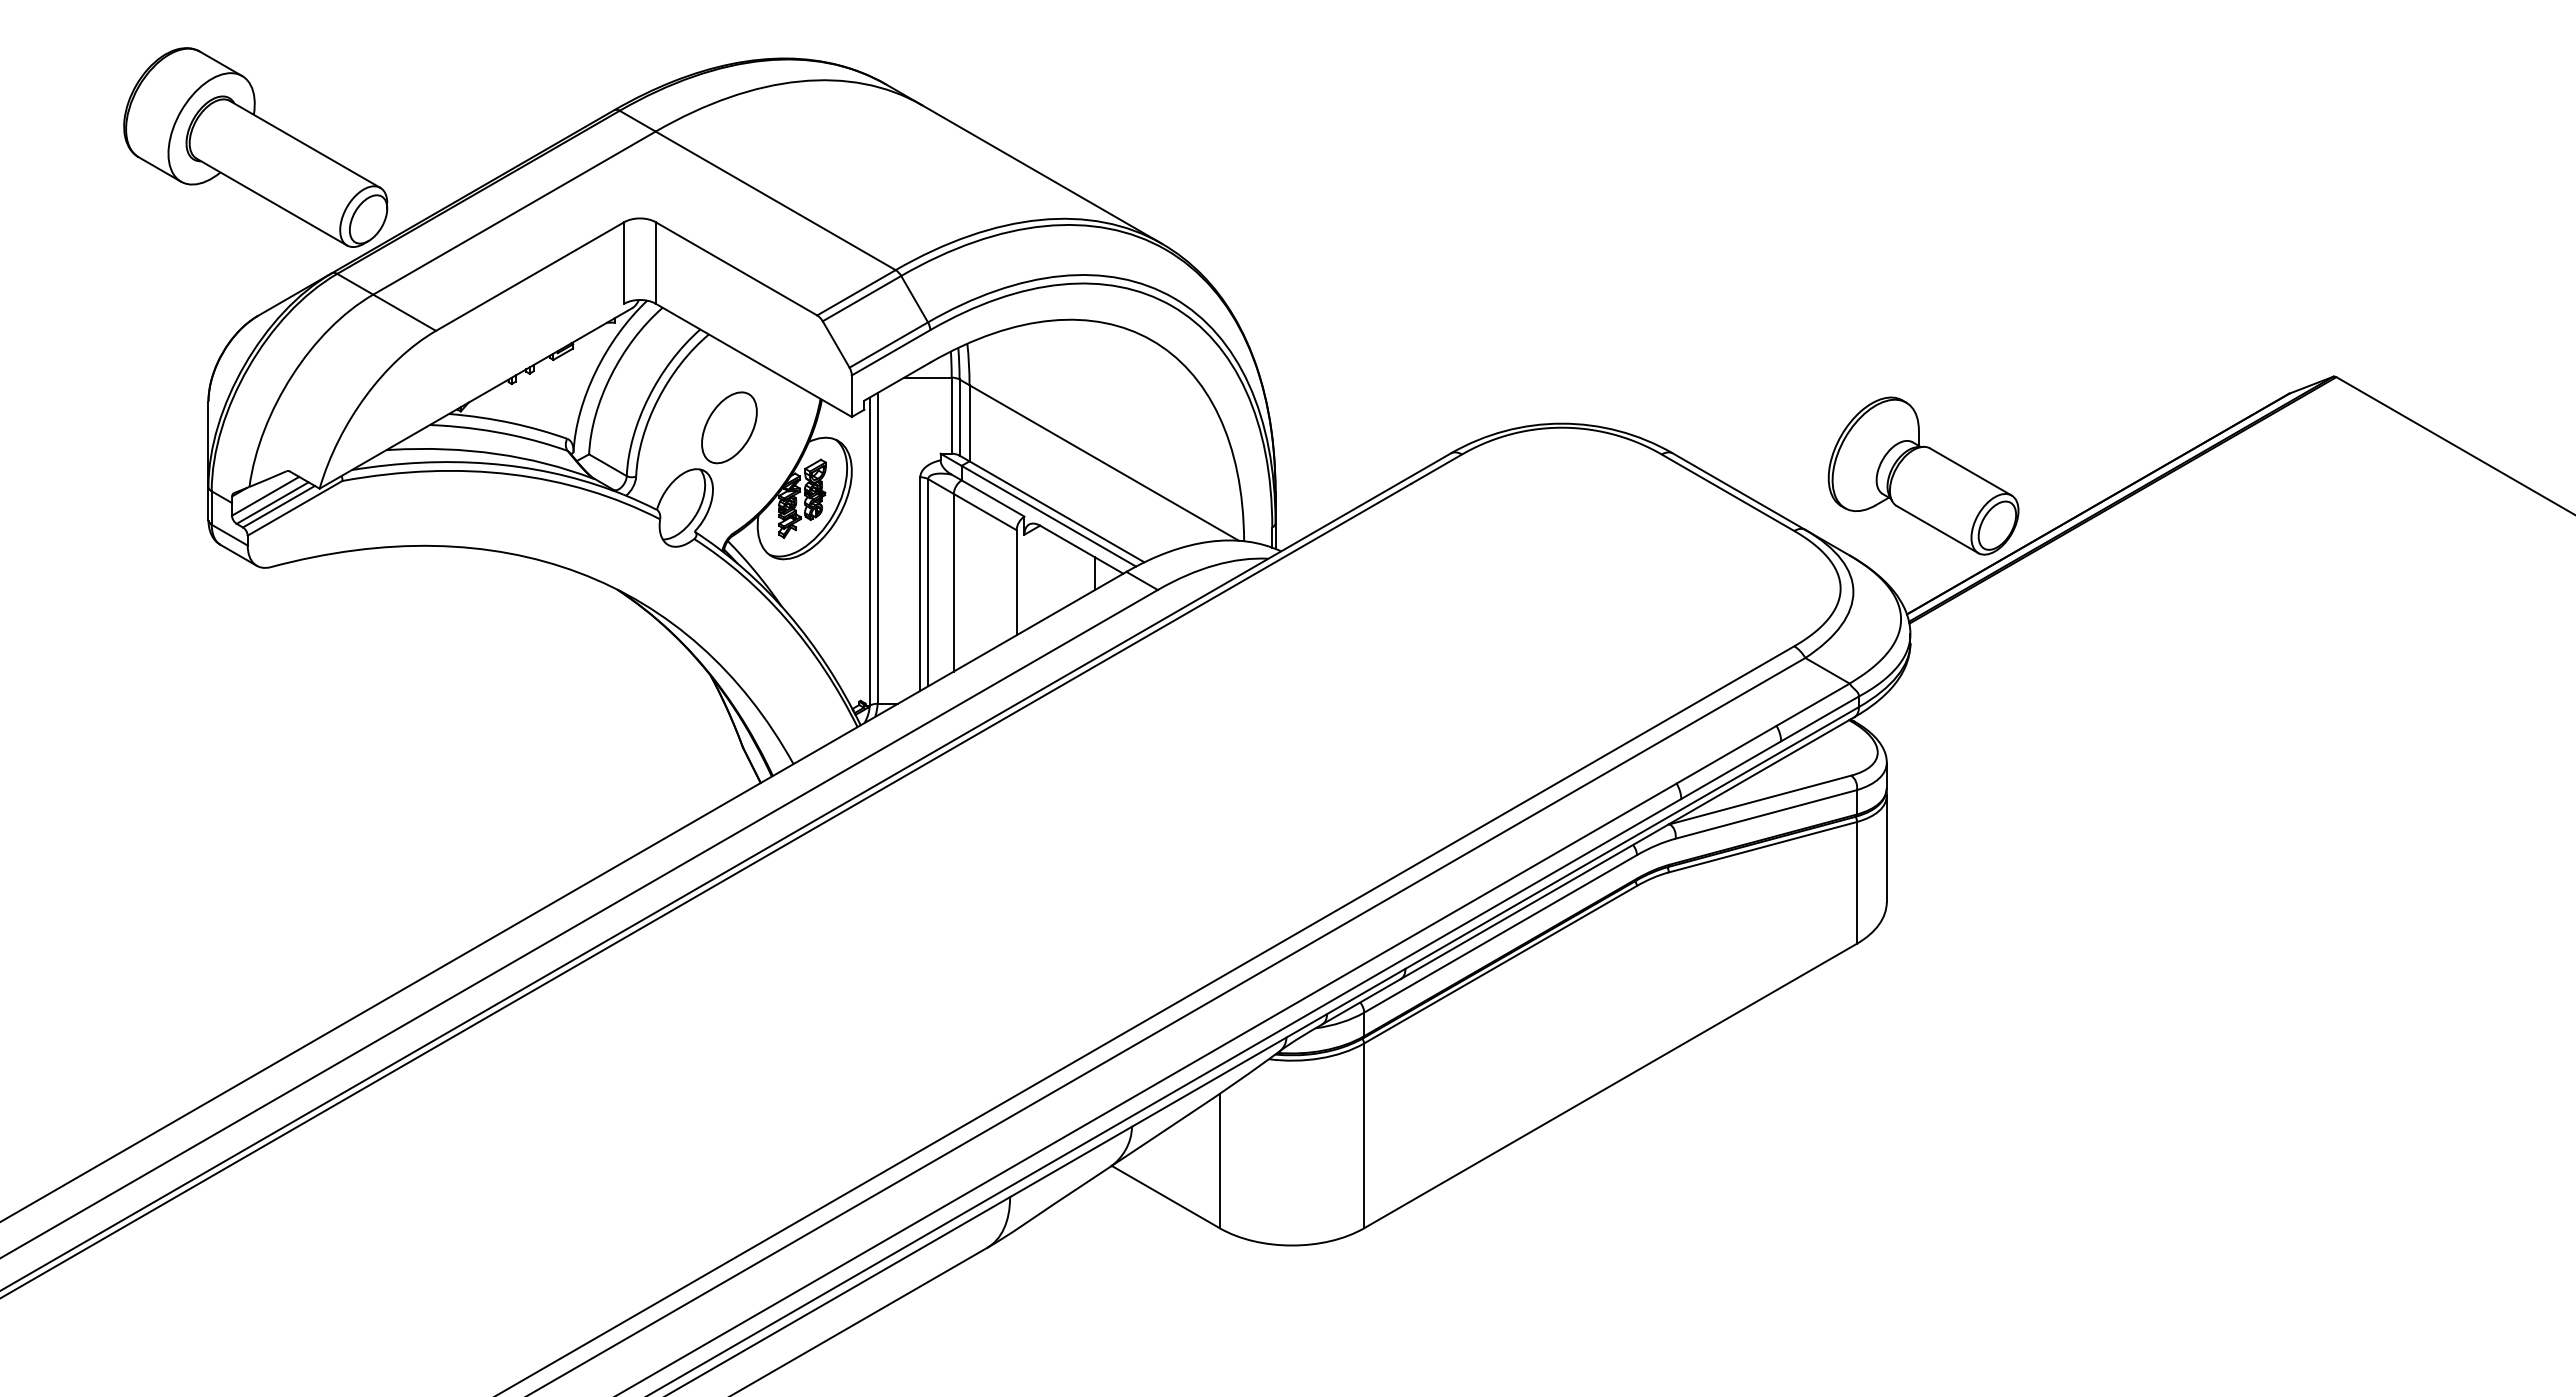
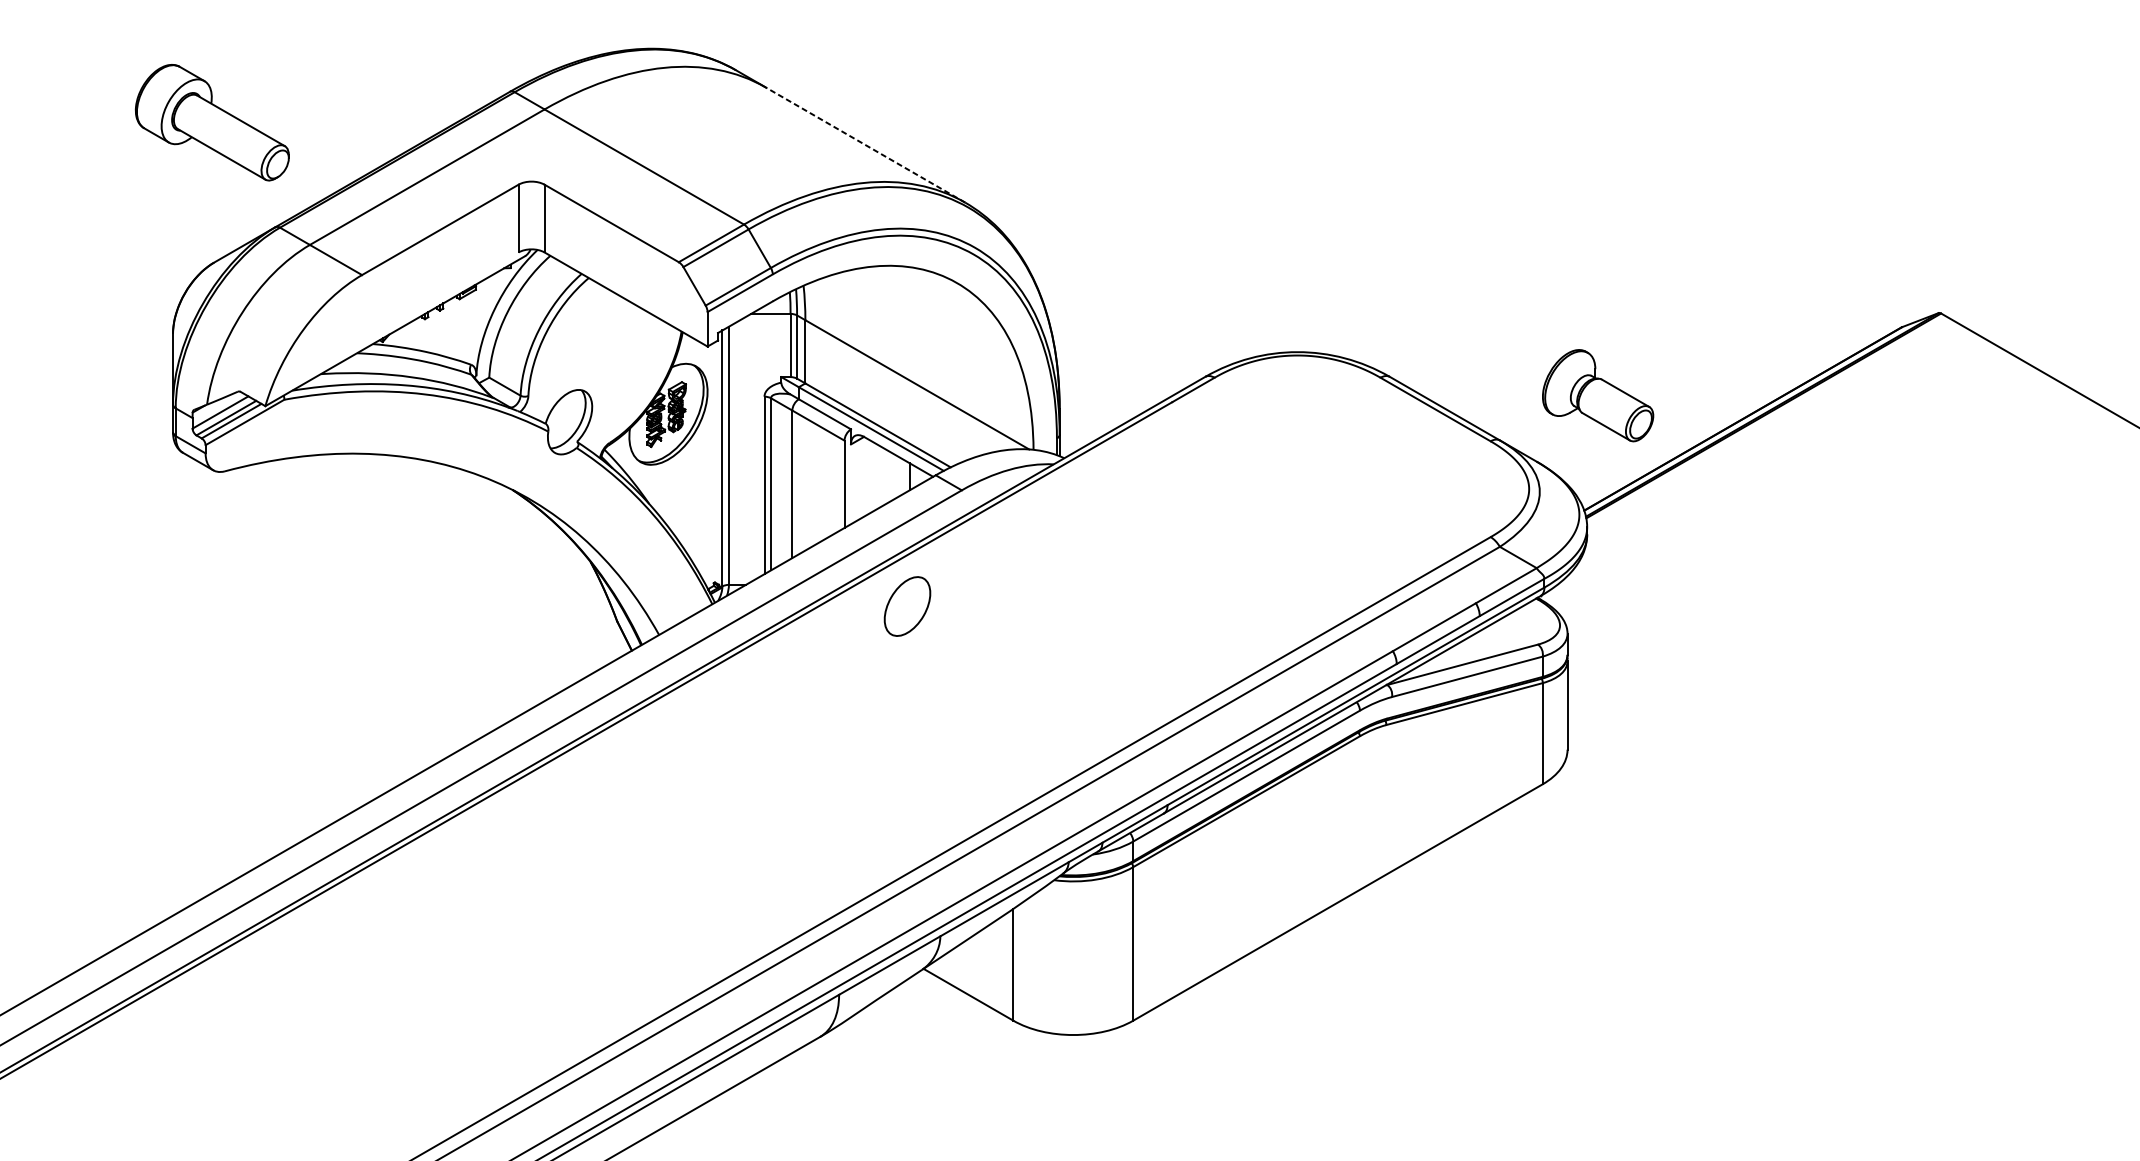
part: (255, 147) -> (212, 122), size x0.7
line: (1041, 174) -> (865, 145), solid -> dashed
part: (729, 427) -> (907, 606), moved
part: (1923, 475) -> (1598, 395), size x0.7

